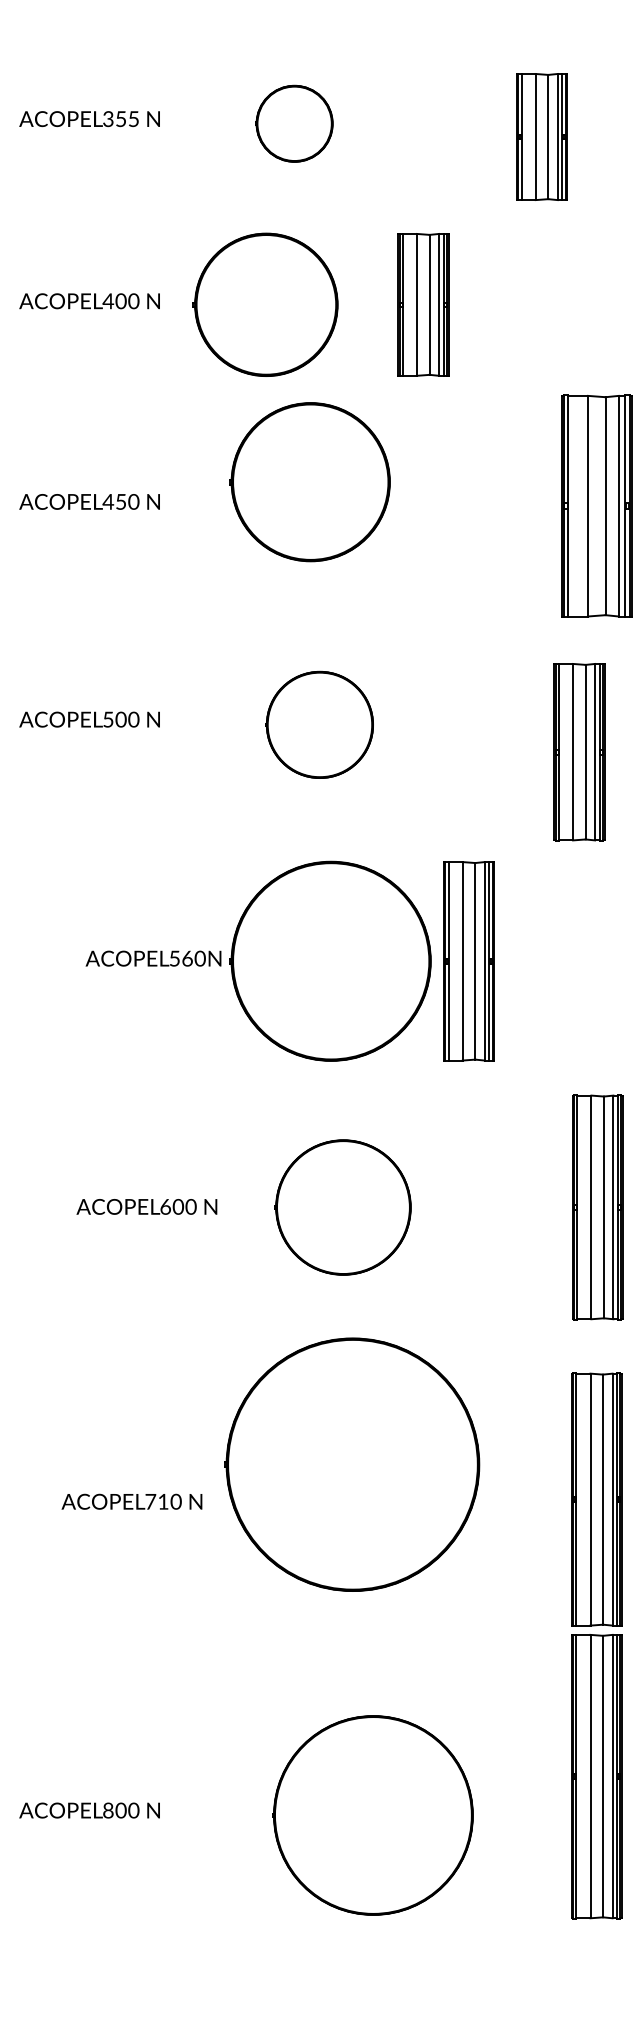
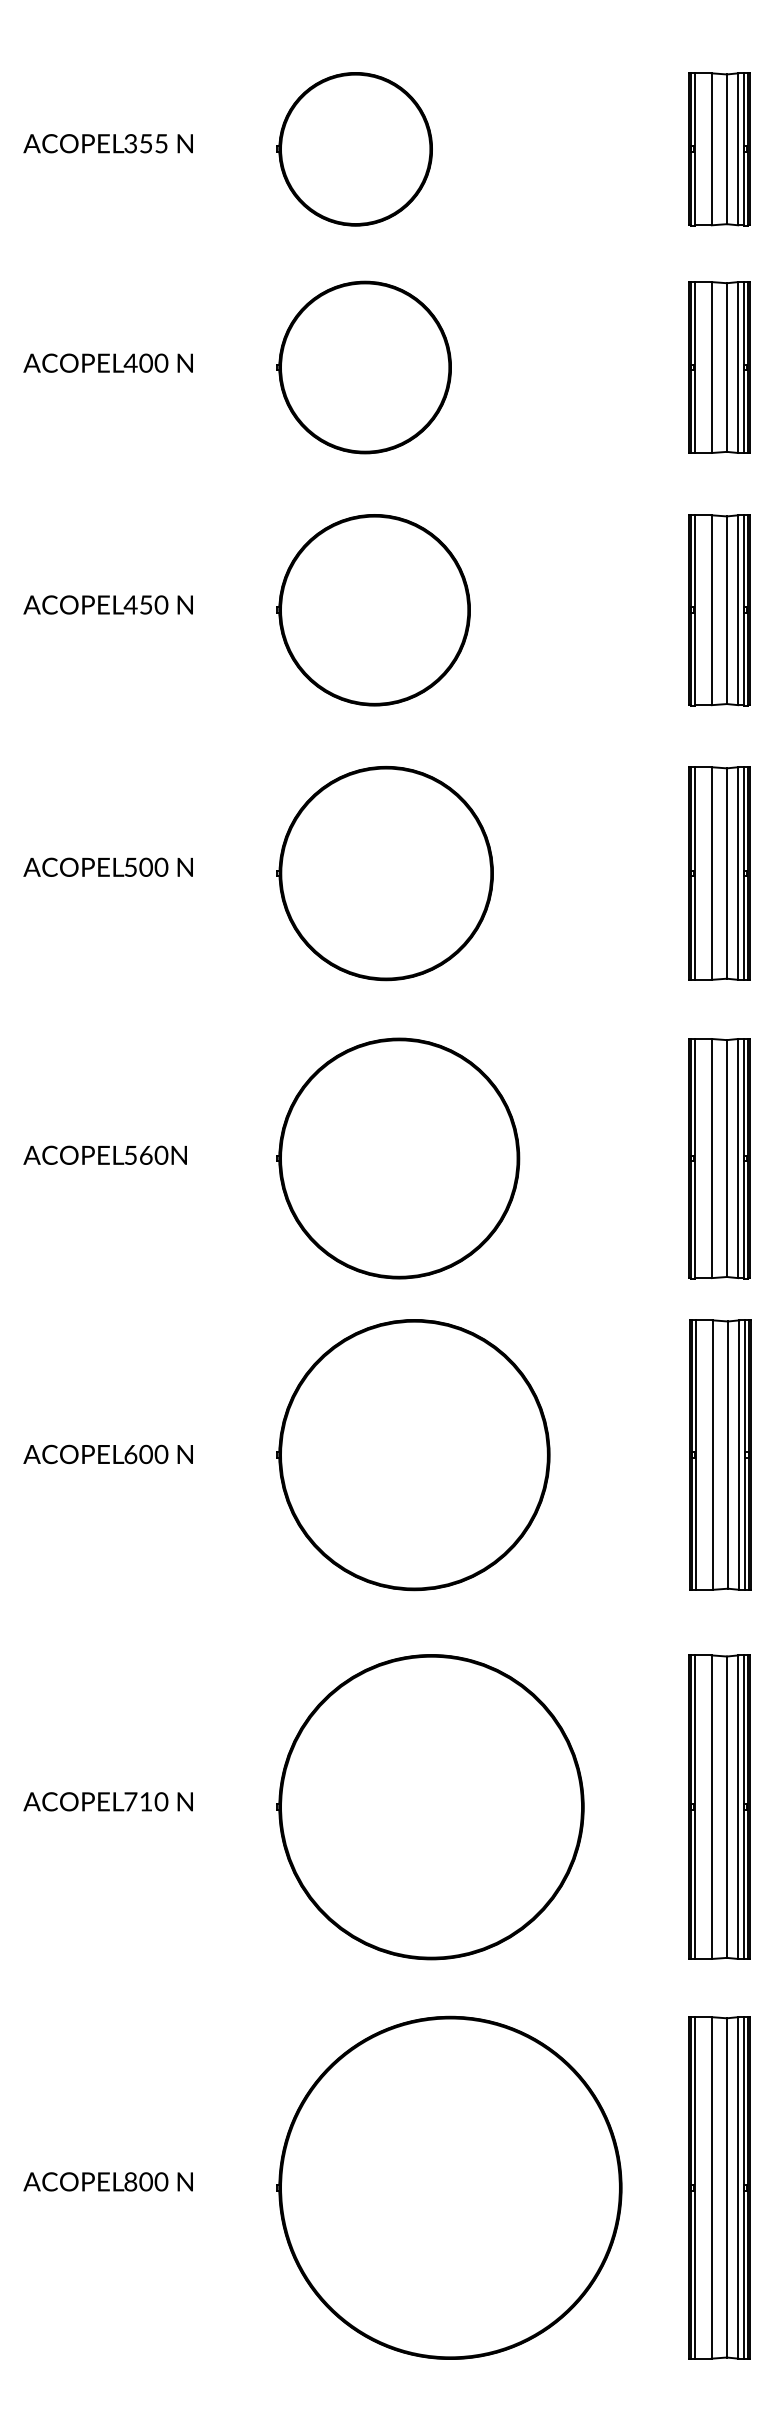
part: (294, 123) -> (354, 149), size x1.67
part: (542, 137) -> (719, 149), moved
part: (264, 304) -> (363, 367), moved
part: (423, 304) -> (719, 367), moved
part: (309, 482) -> (373, 610), moved
part: (596, 506) -> (719, 610), size x0.71
part: (318, 724) -> (384, 873), size x1.67
part: (579, 752) -> (719, 873), moved
text: (152, 957) -> (104, 1154), moved
part: (469, 961) -> (719, 1158), moved
text: (146, 1206) -> (107, 1454), moved
part: (342, 1207) -> (413, 1455), size x1.67
part: (352, 1465) -> (430, 1807), moved
text: (131, 1501) -> (107, 1801), moved
part: (596, 1776) -> (719, 2187), moved
part: (372, 1815) -> (449, 2187), size x1.43

